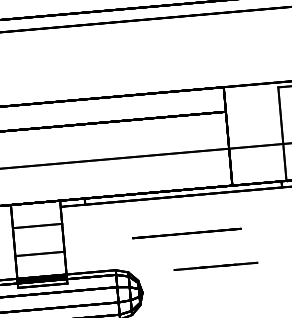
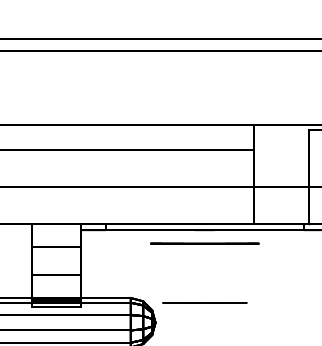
line: (186, 233) -> (204, 243), moved
line: (215, 265) -> (204, 302), moved

